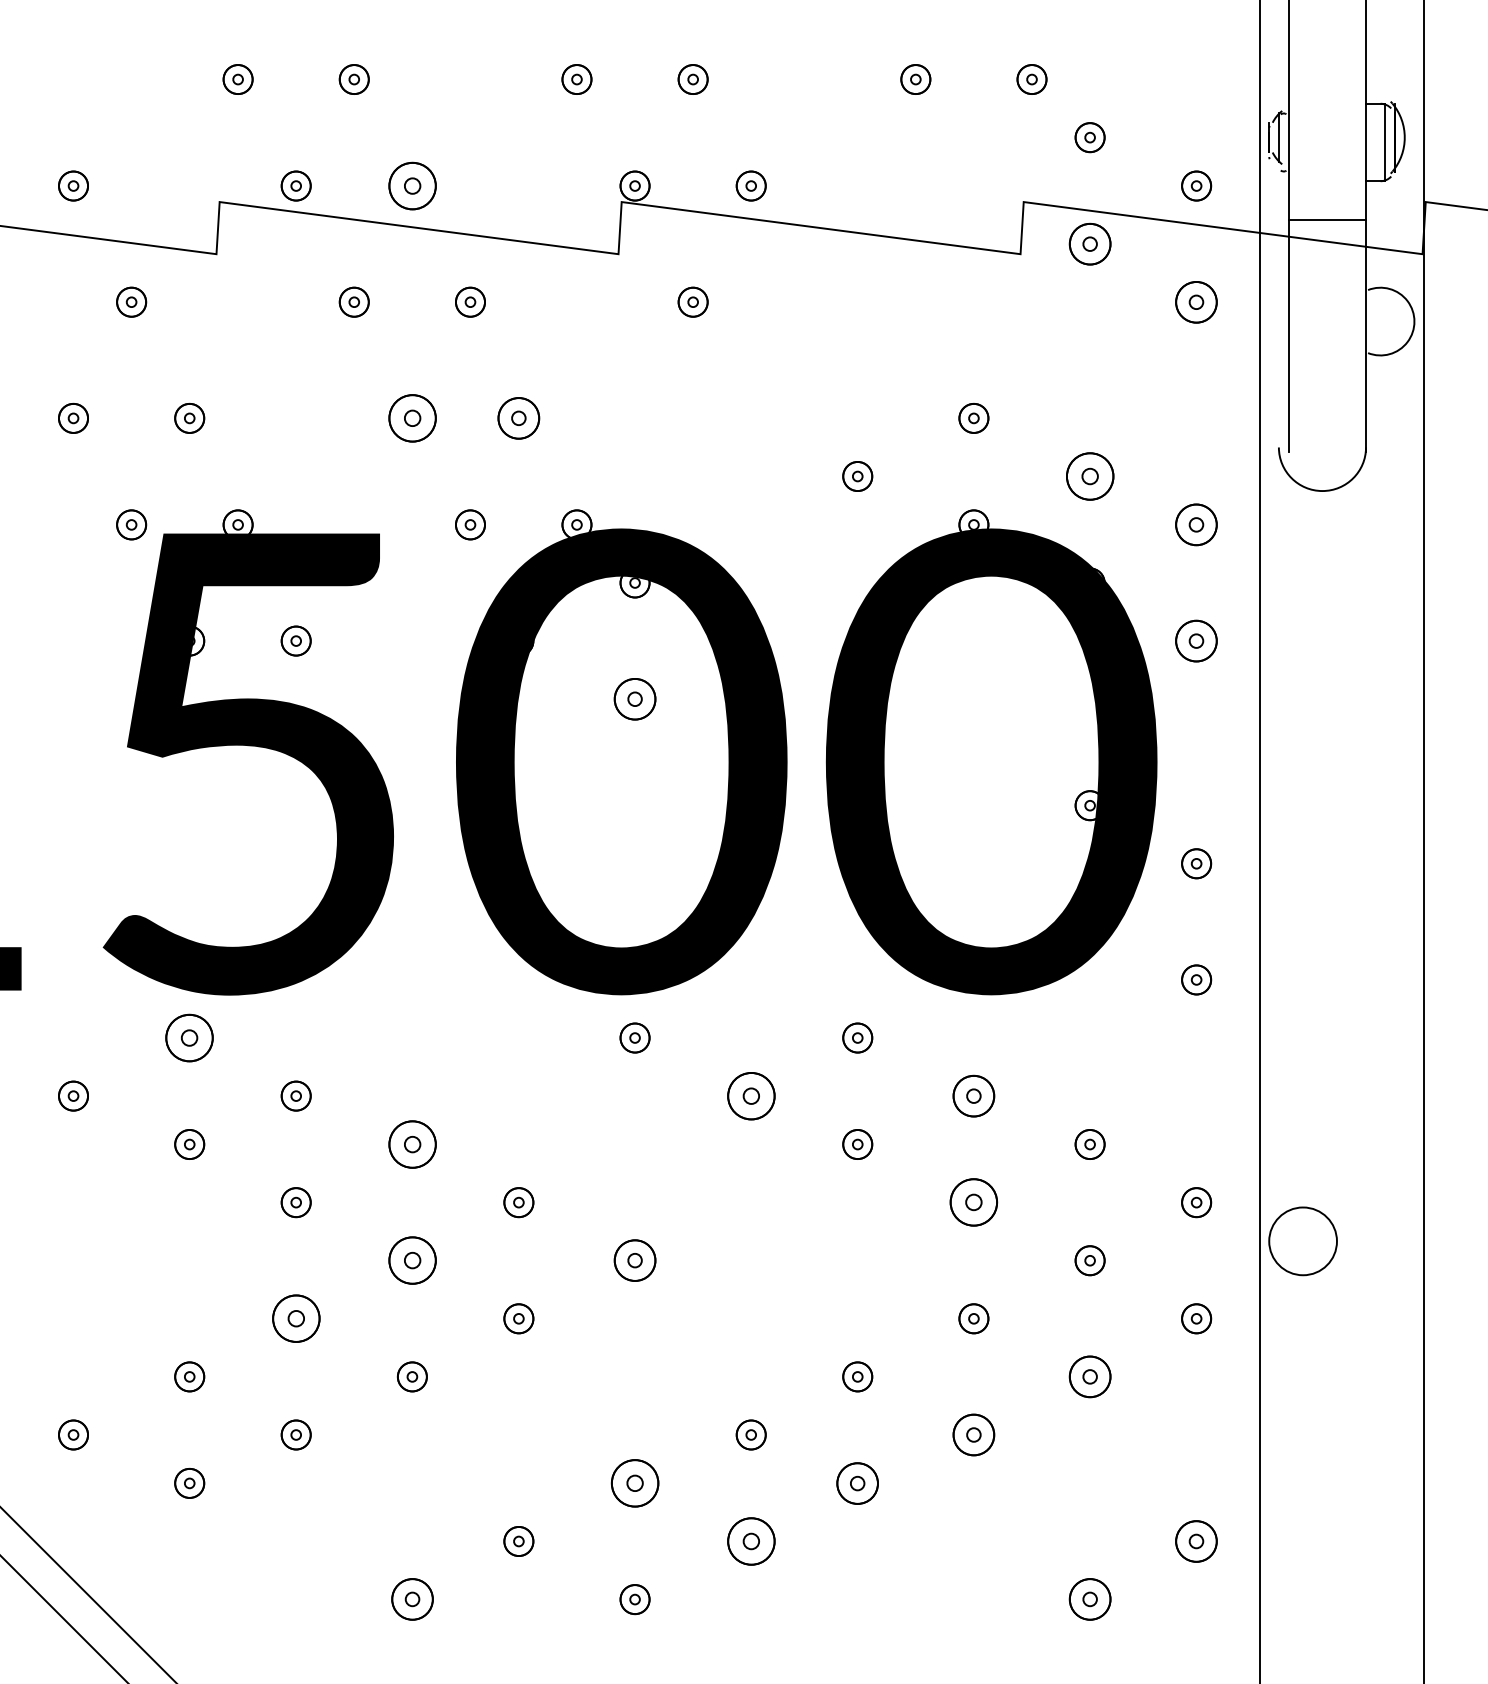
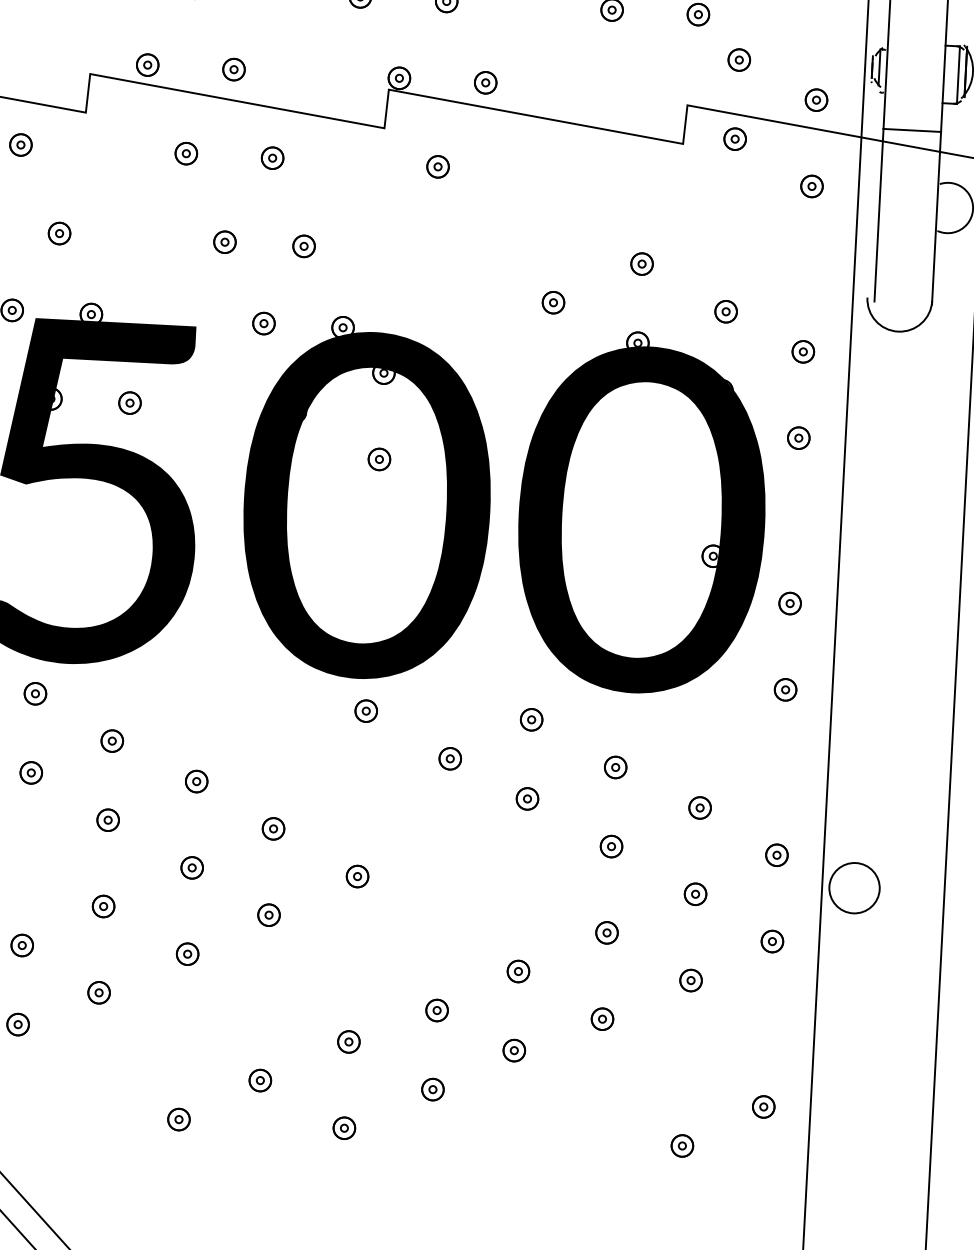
part: (411, 185) -> (233, 69), size x0.62
part: (1089, 243) -> (734, 138), size x0.71
part: (1196, 301) -> (811, 185), size x0.71
part: (411, 418) -> (224, 242), size x0.62
part: (518, 418) -> (303, 246), size x0.71
part: (1089, 476) -> (725, 311), size x0.62
part: (1196, 524) -> (803, 351), size x0.71
part: (1196, 640) -> (798, 437), size x0.71
part: (634, 698) -> (379, 458), size x0.71
part: (189, 1037) -> (35, 693), size x0.62
part: (750, 1095) -> (449, 758), size x0.62
part: (973, 1095) -> (615, 767), size x0.71
part: (411, 1144) -> (196, 781), size x0.62
part: (973, 1202) -> (611, 846), size x0.62
part: (411, 1260) -> (191, 867), size x0.62
part: (634, 1260) -> (357, 876), size x0.71
part: (295, 1318) -> (103, 906), size x0.62
part: (1089, 1376) -> (690, 980), size x0.71
part: (973, 1434) -> (602, 1018), size x0.71
part: (857, 1482) -> (514, 1049), size x0.71
part: (634, 1483) -> (348, 1042), size x0.62
part: (750, 1541) -> (432, 1089), size x0.62
part: (1196, 1541) -> (763, 1106), size x0.71
part: (411, 1599) -> (178, 1119), size x0.71
part: (1089, 1599) -> (681, 1145), size x0.71

